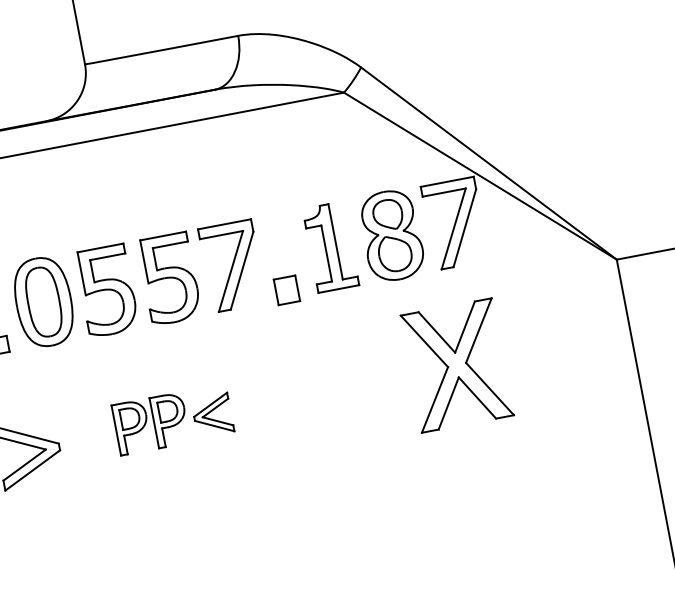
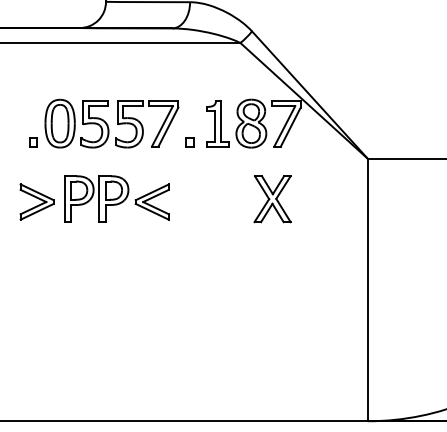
part: (285, 291) -> (189, 142), size x0.62
part: (456, 366) -> (272, 199), size x0.71
part: (172, 418) -> (116, 198), size x1.67

